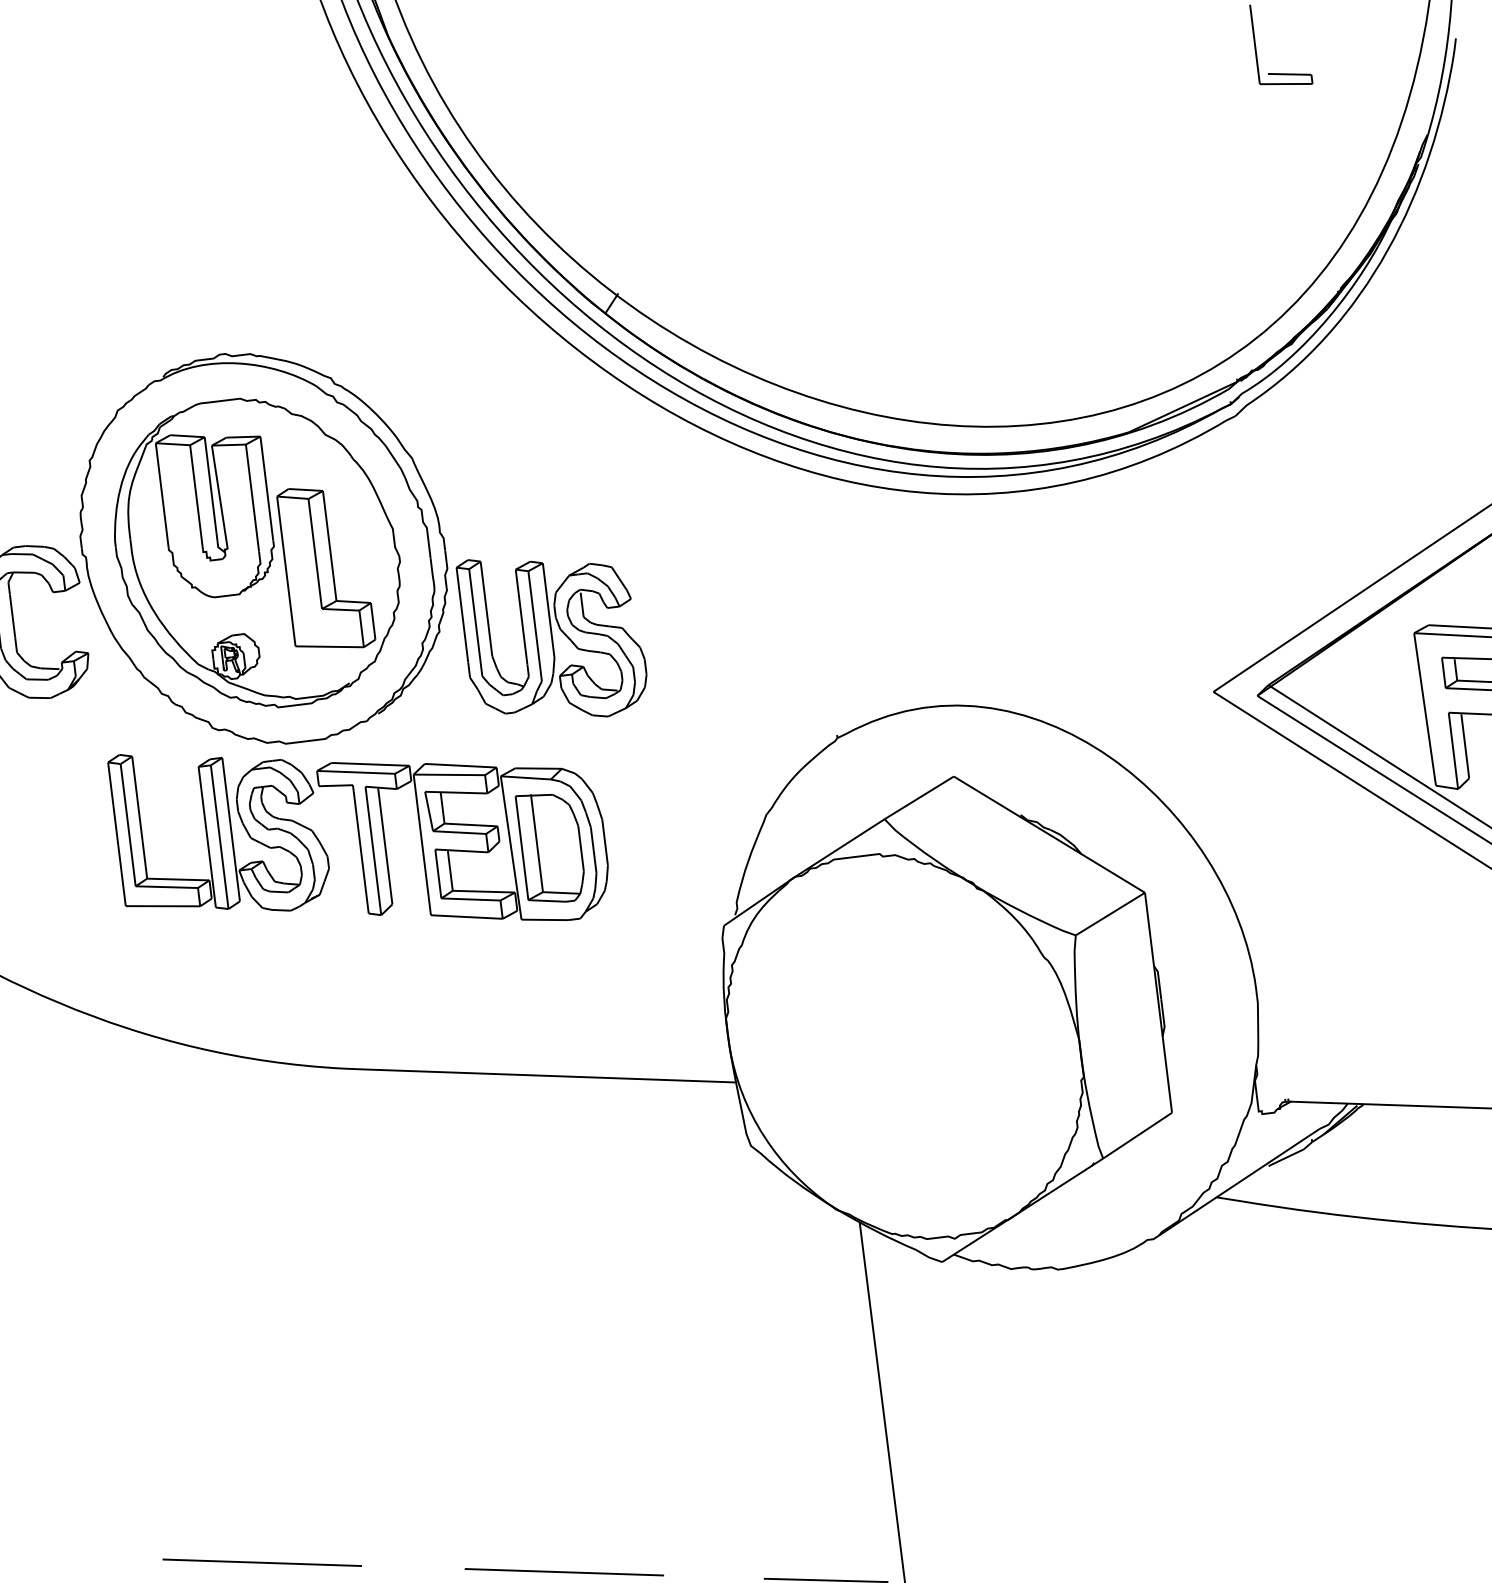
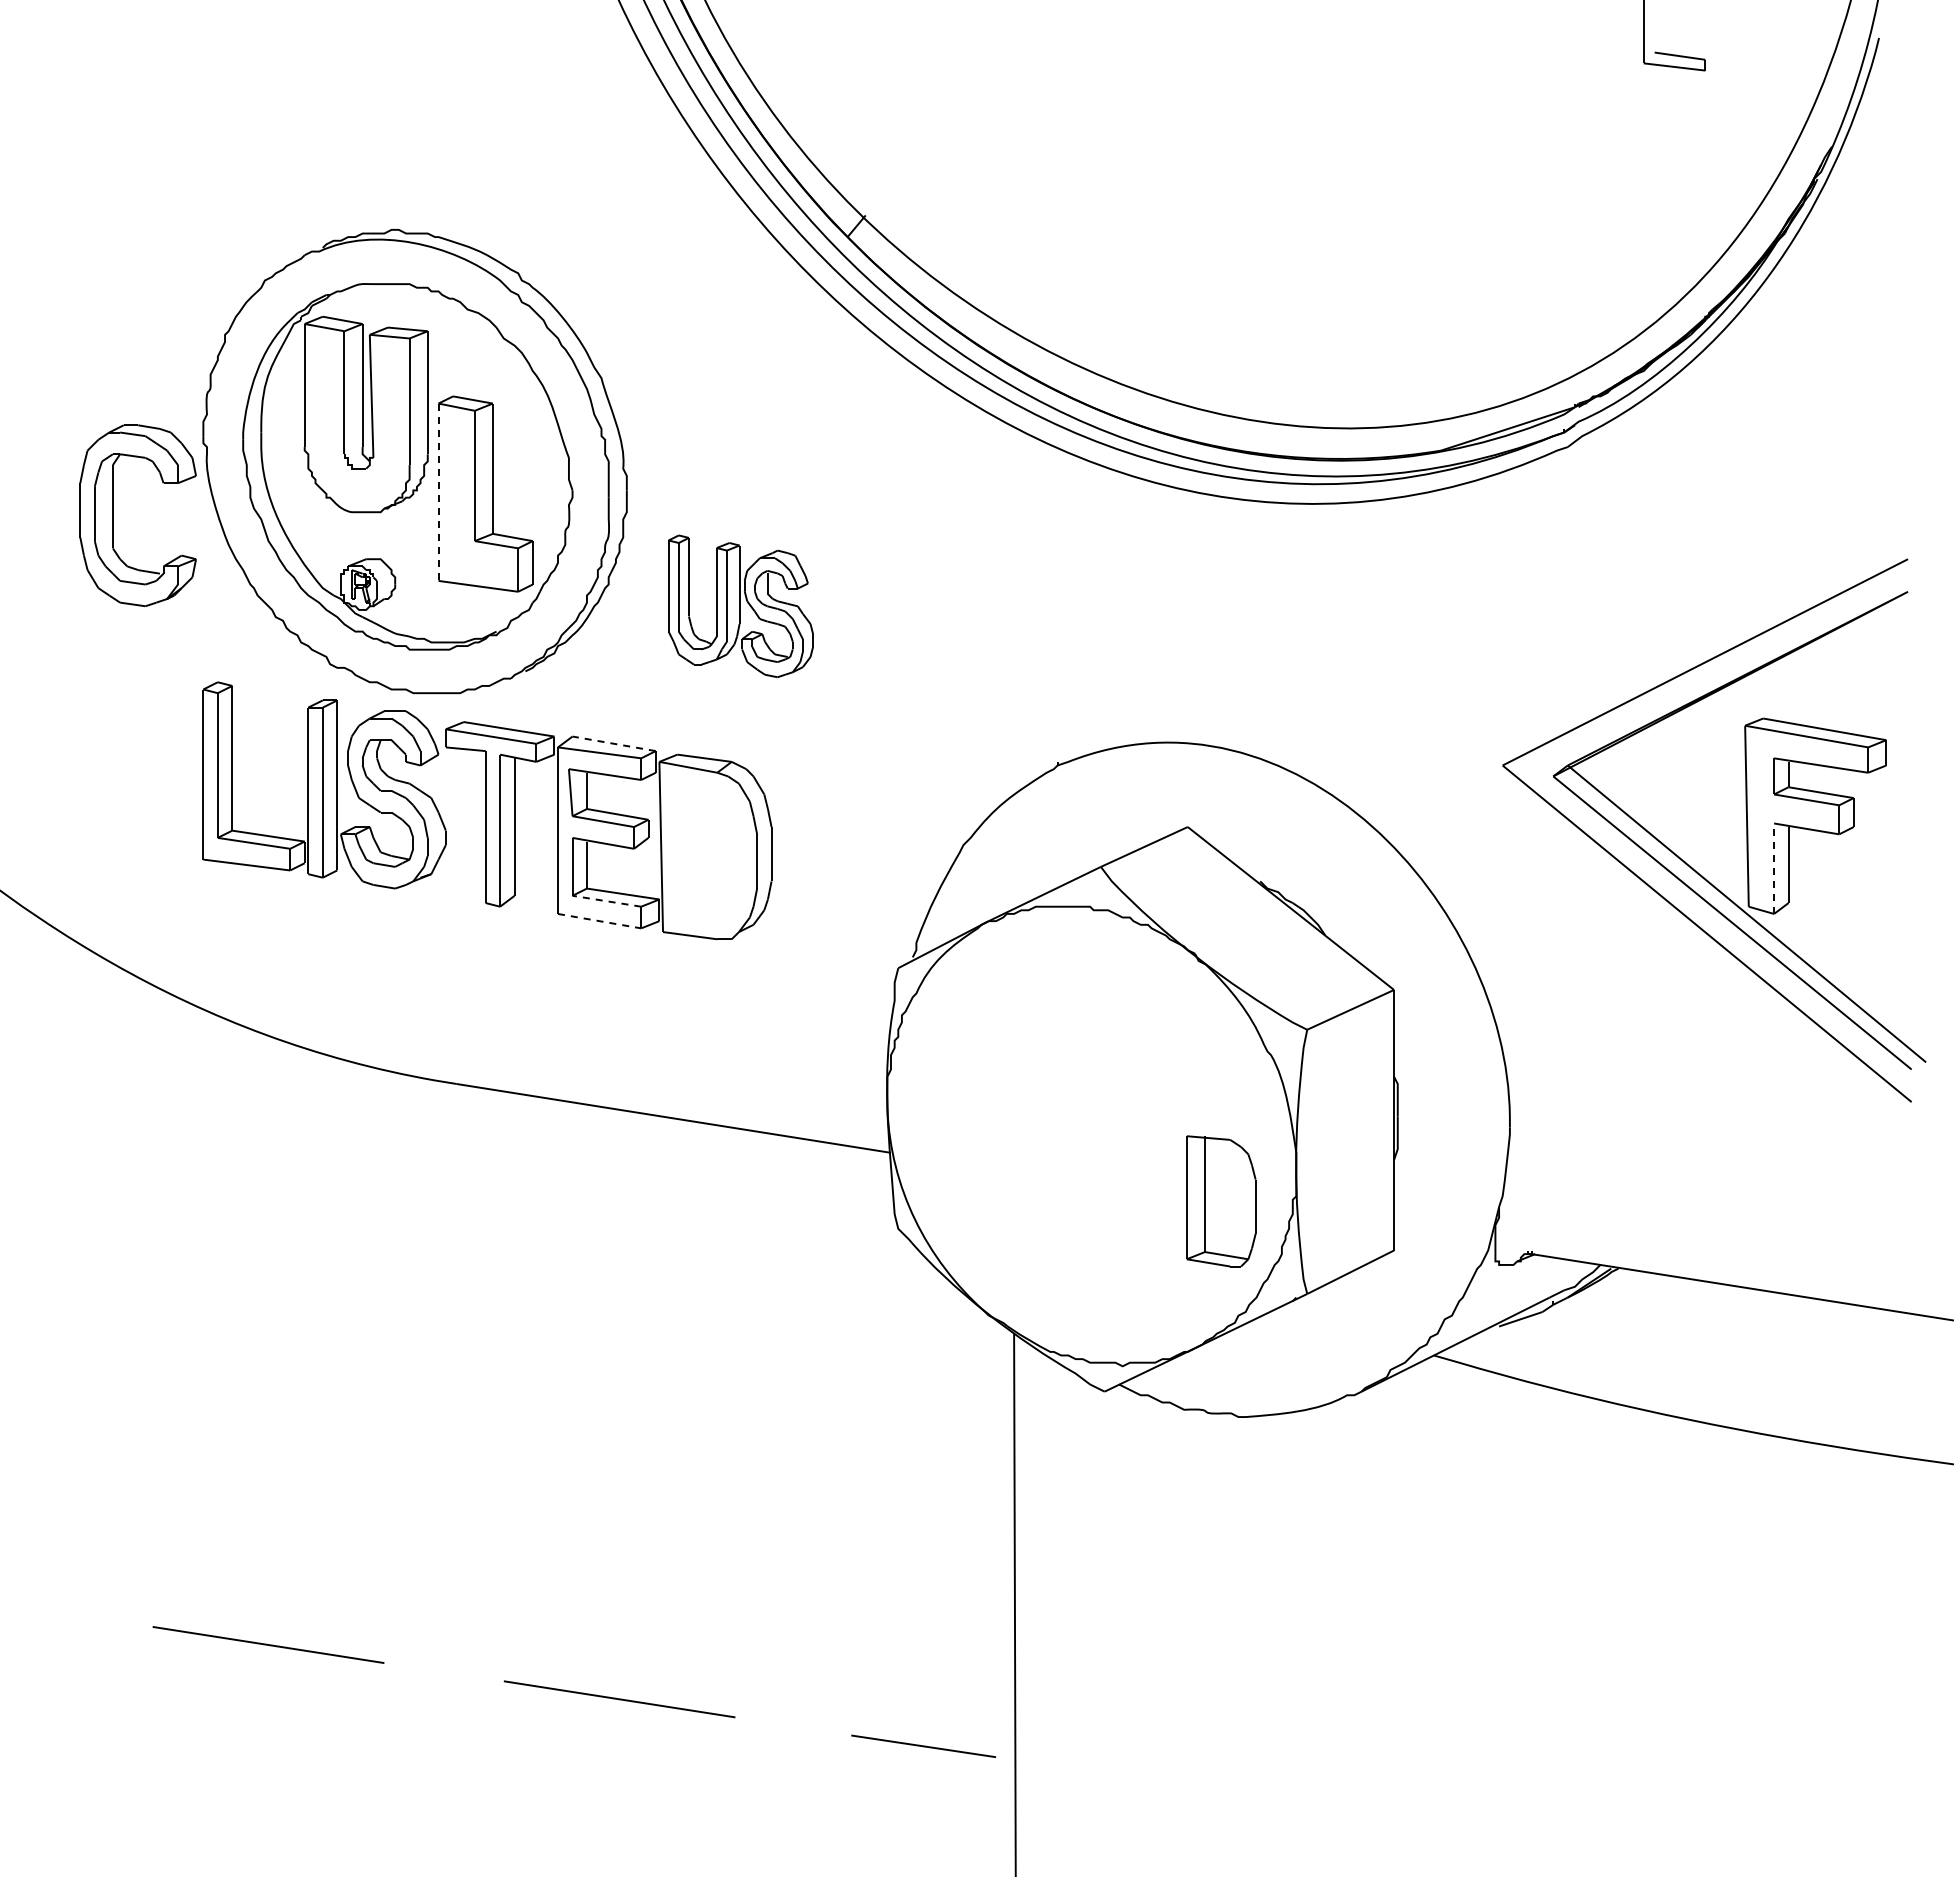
line: (286, 571) -> (438, 492), solid -> dashed
part: (553, 636) -> (740, 606), size x0.7
line: (1453, 750) -> (1774, 868), solid -> dashed
line: (460, 765) -> (613, 743), solid -> dashed
part: (551, 847) -> (1221, 1201), moved
line: (470, 899) -> (606, 901), solid -> dashed
line: (467, 917) -> (600, 921), solid -> dashed

